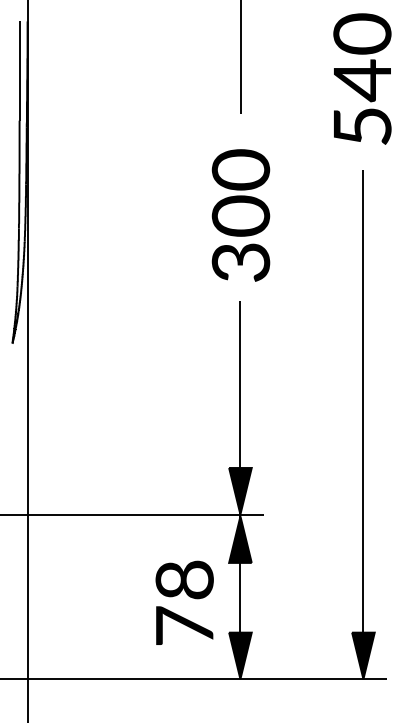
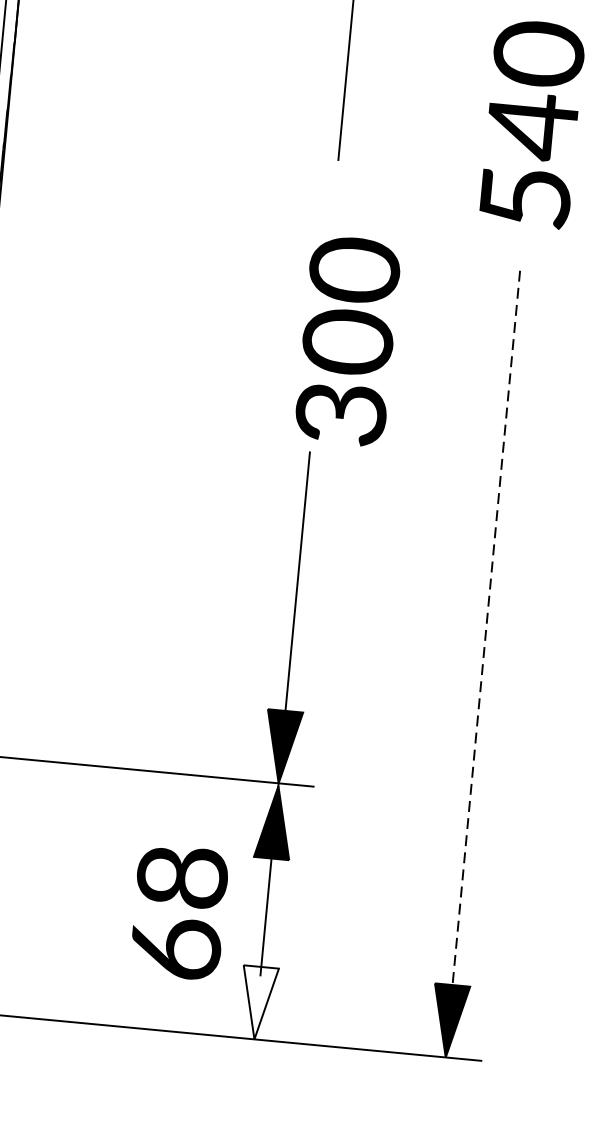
text: (240, 215) -> (347, 340), moved
line: (363, 411) -> (485, 641), solid -> dashed
text: (184, 625) -> (175, 947), 78 -> 68
fill: (240, 655) -> (258, 1002), removed

